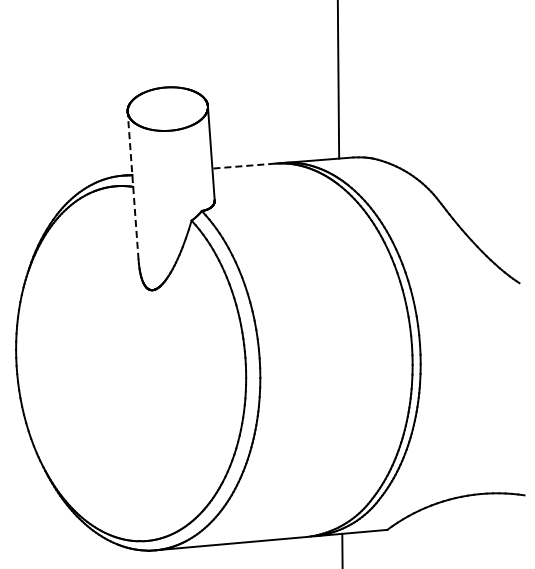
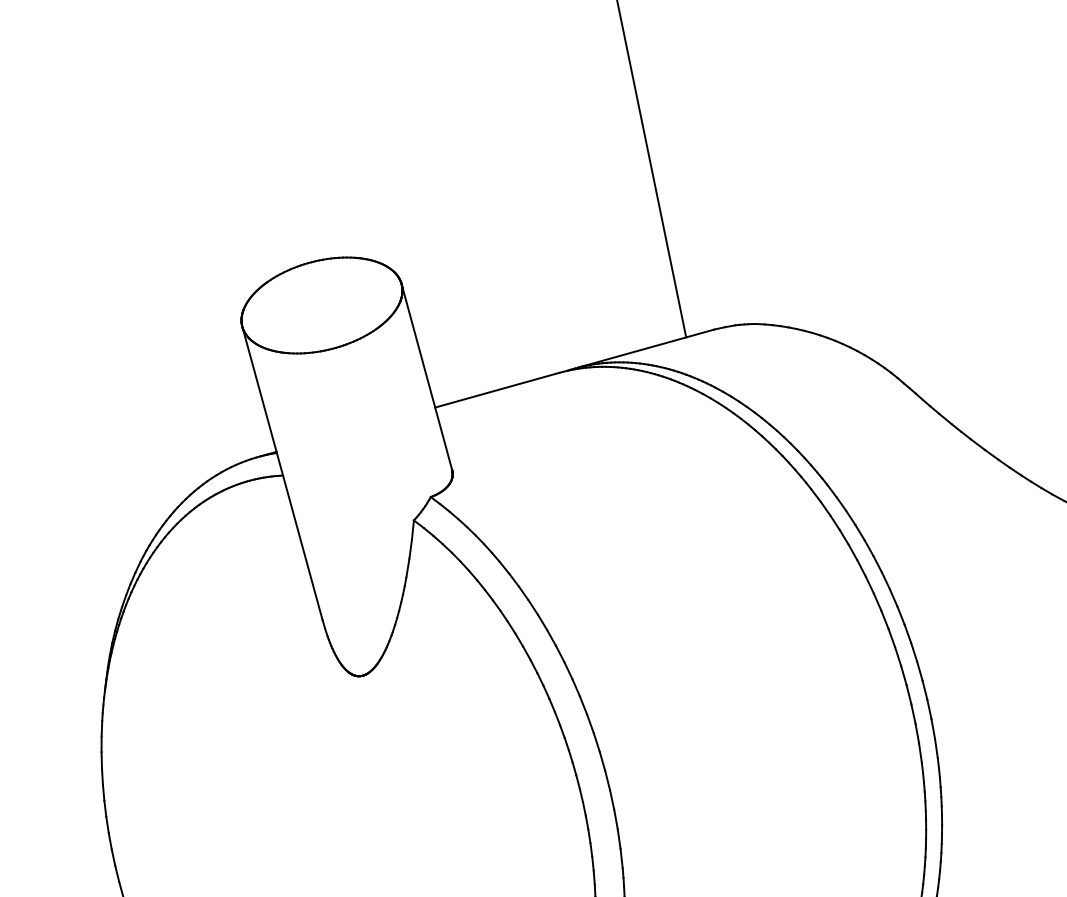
line: (243, 166) -> (496, 391), dashed -> solid
line: (133, 186) -> (283, 474), dashed -> solid

